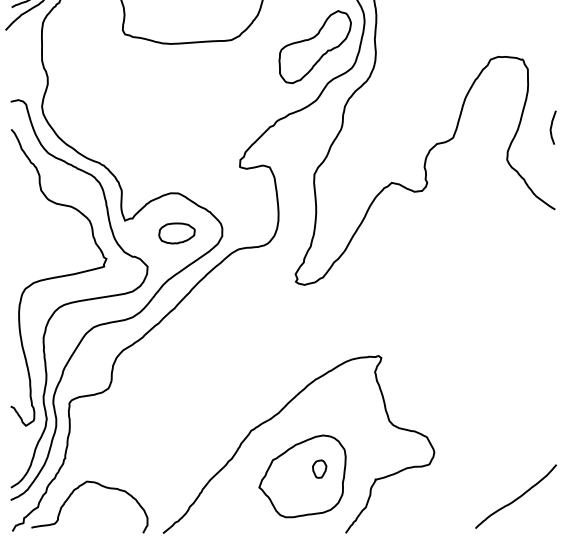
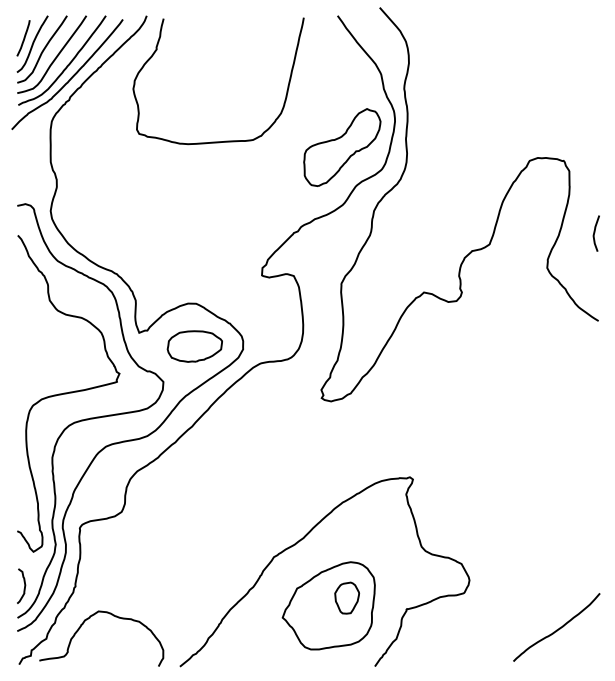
part: (176, 233) -> (194, 346), size x1.43
curve: (17, 457) -> (24, 585), added
part: (319, 468) -> (346, 597), size x1.67

